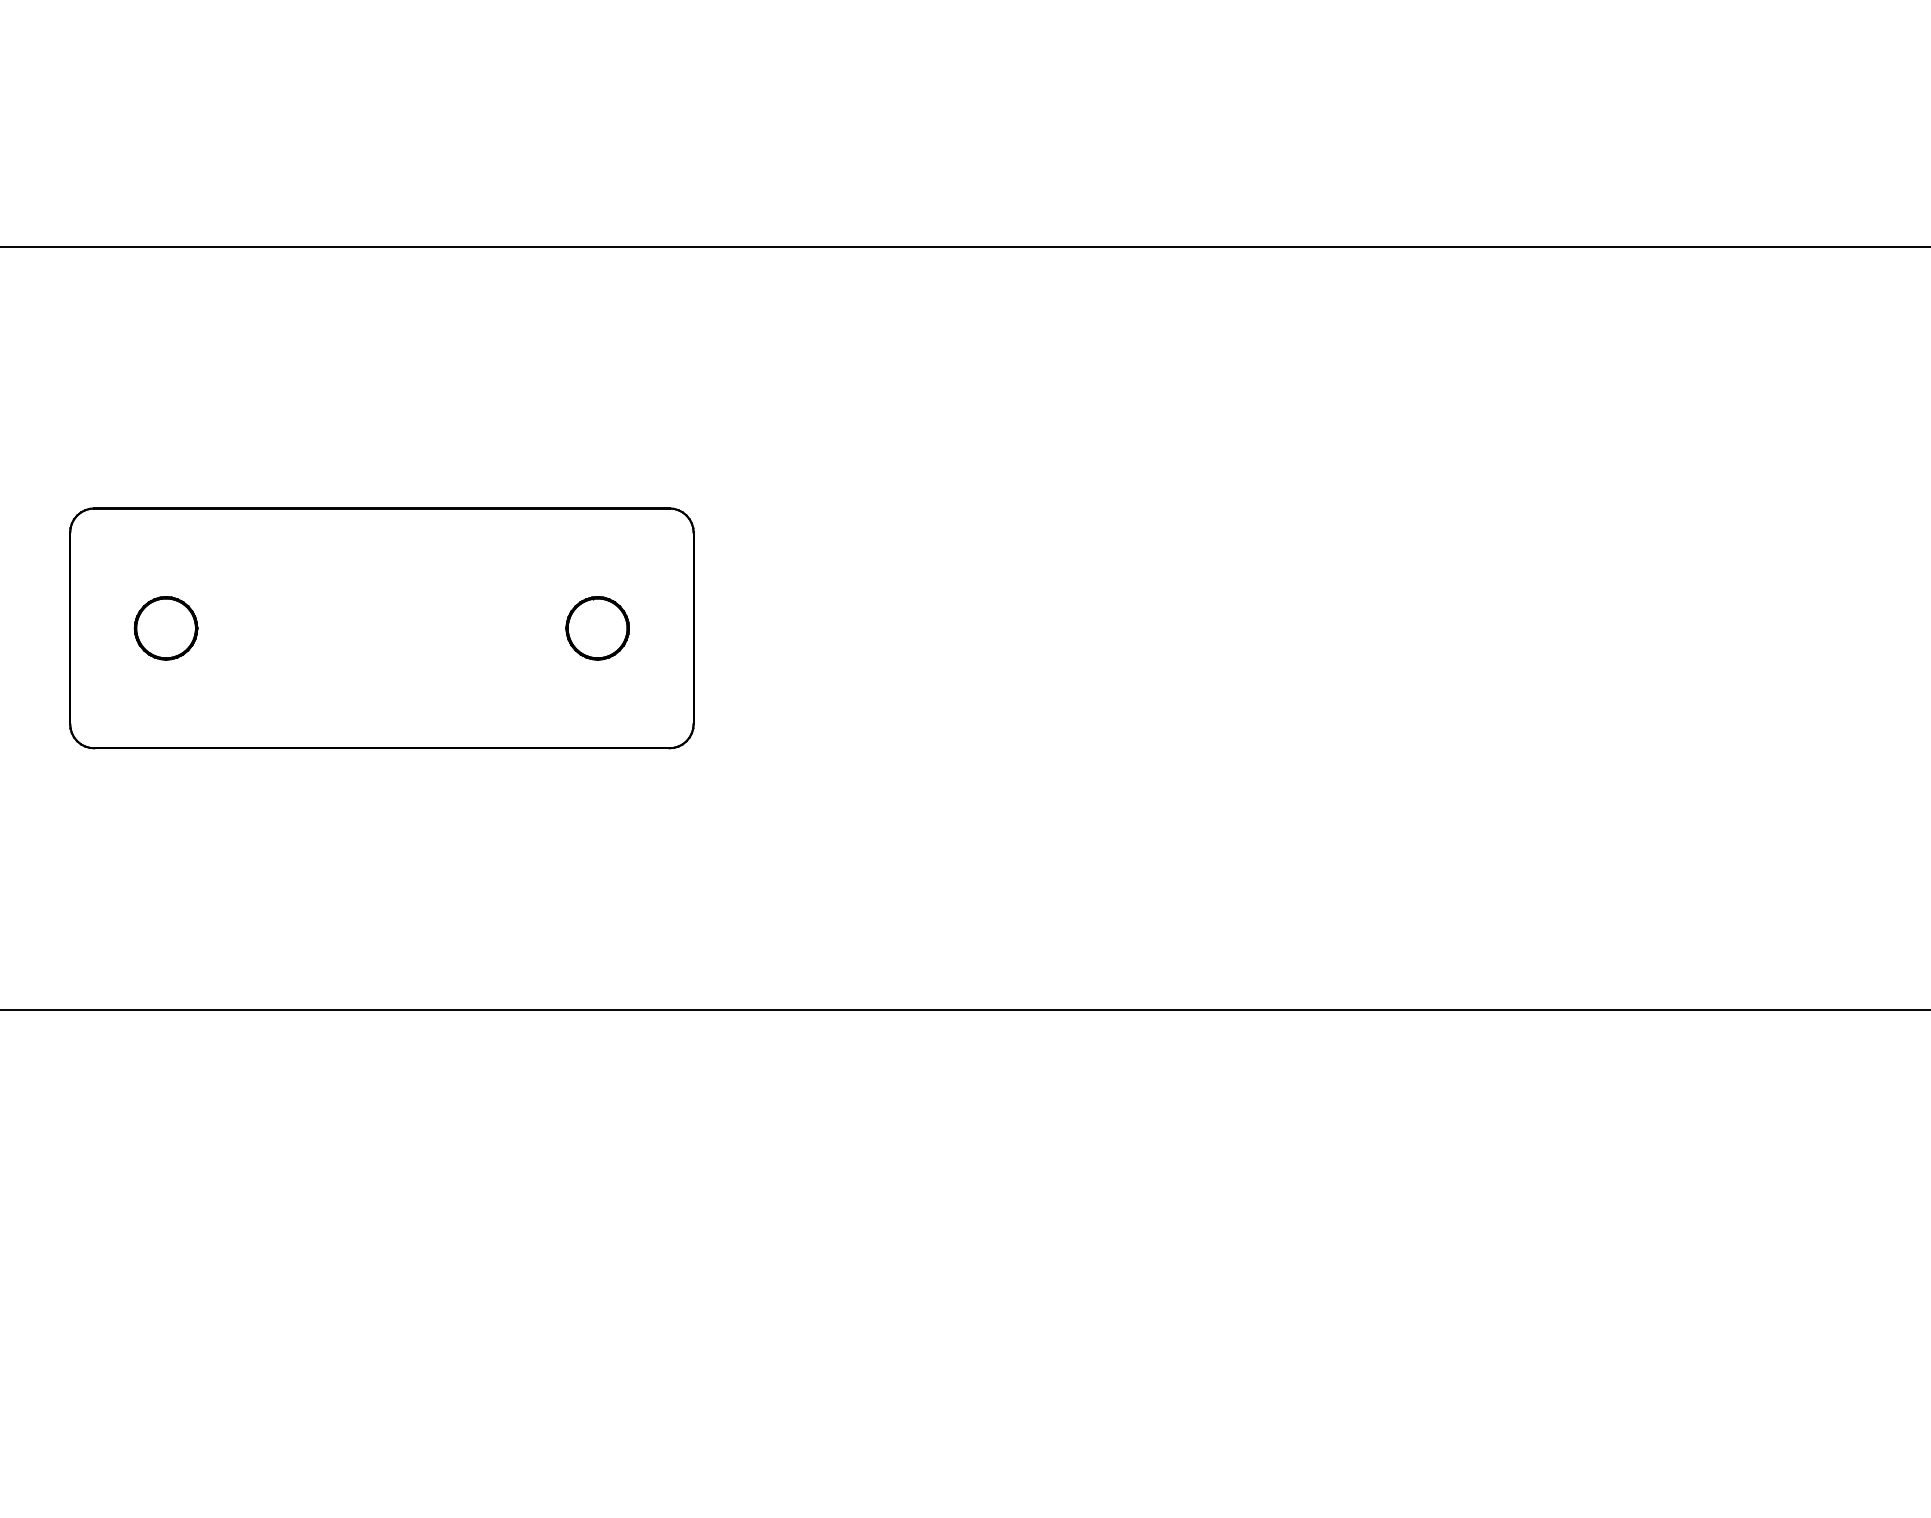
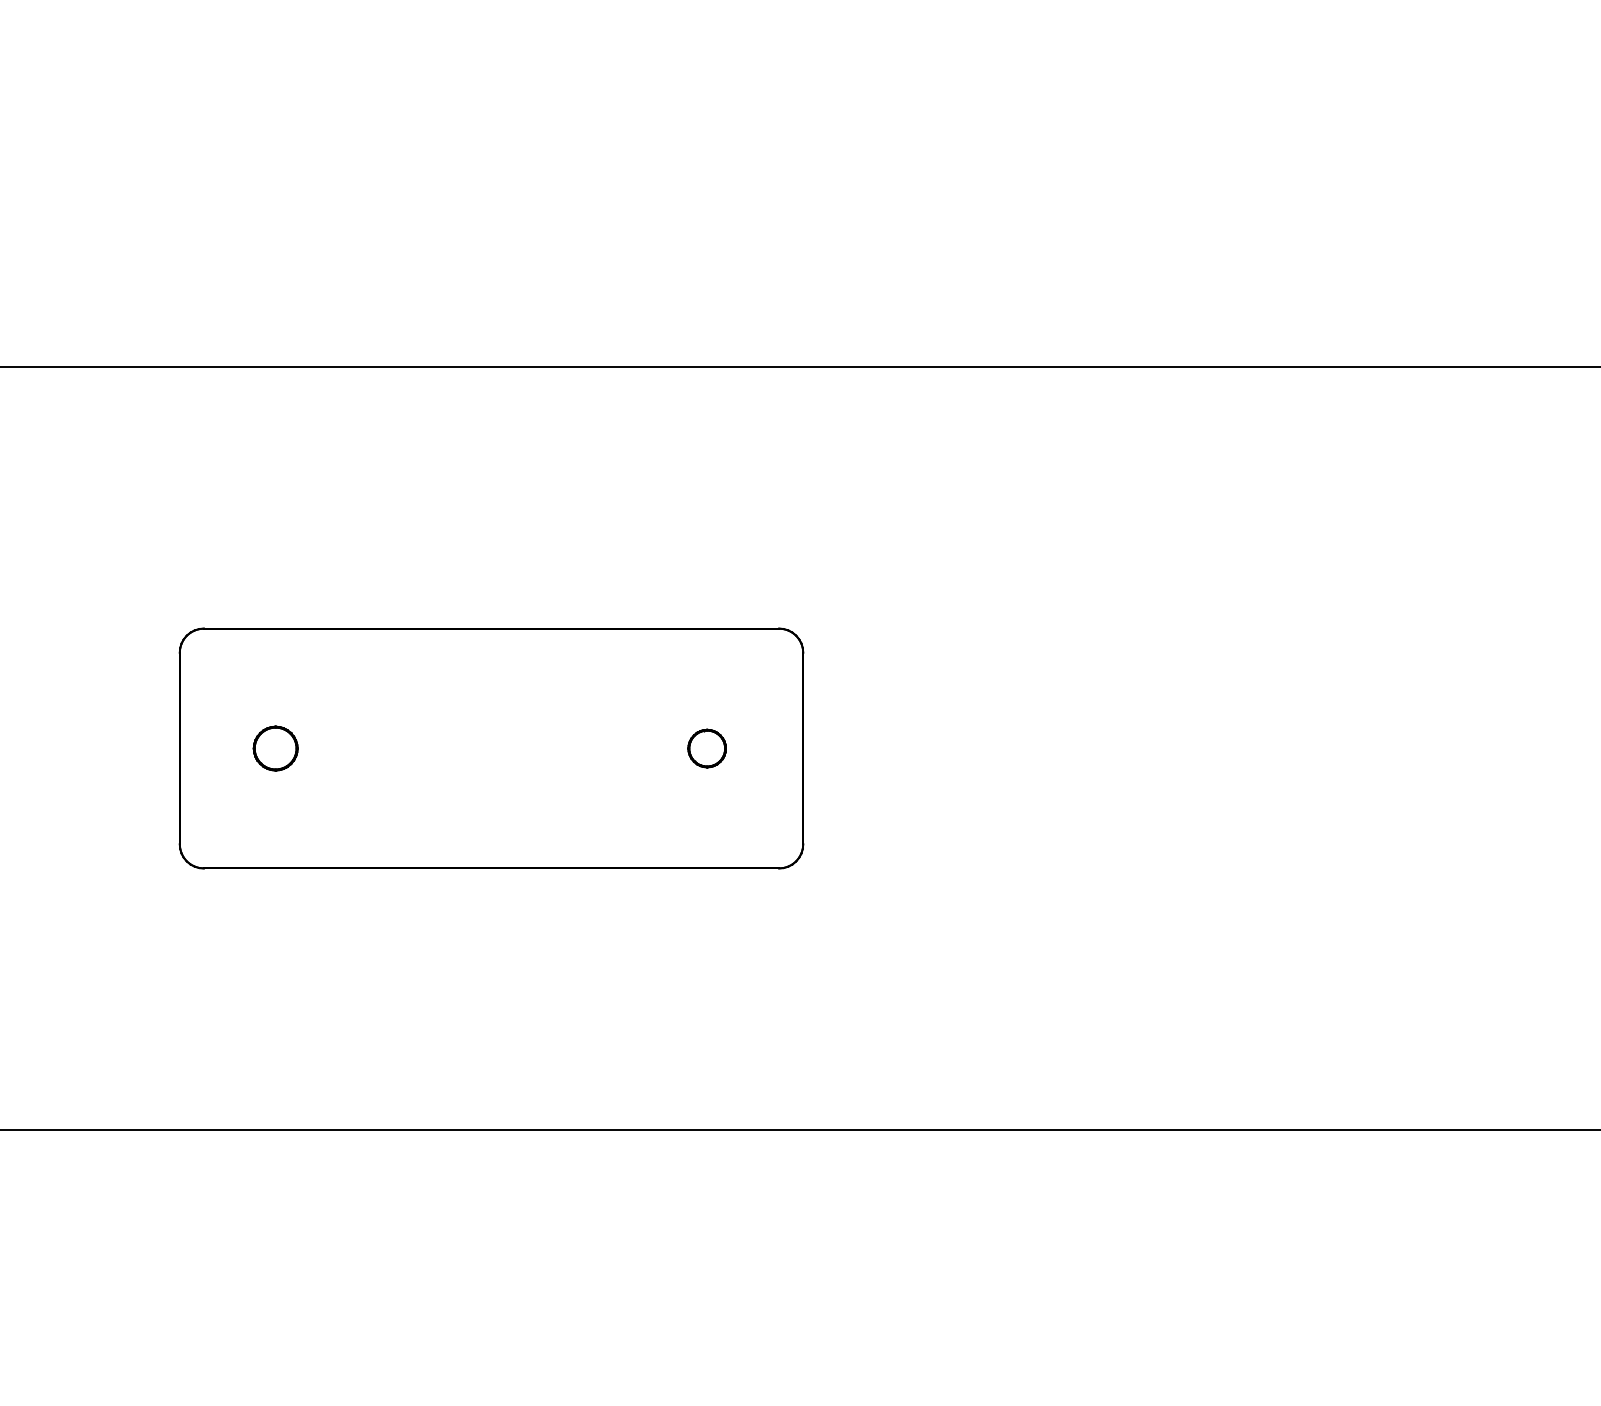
part: (165, 628) -> (275, 748), size x0.7
part: (597, 628) -> (707, 748), size x0.6

